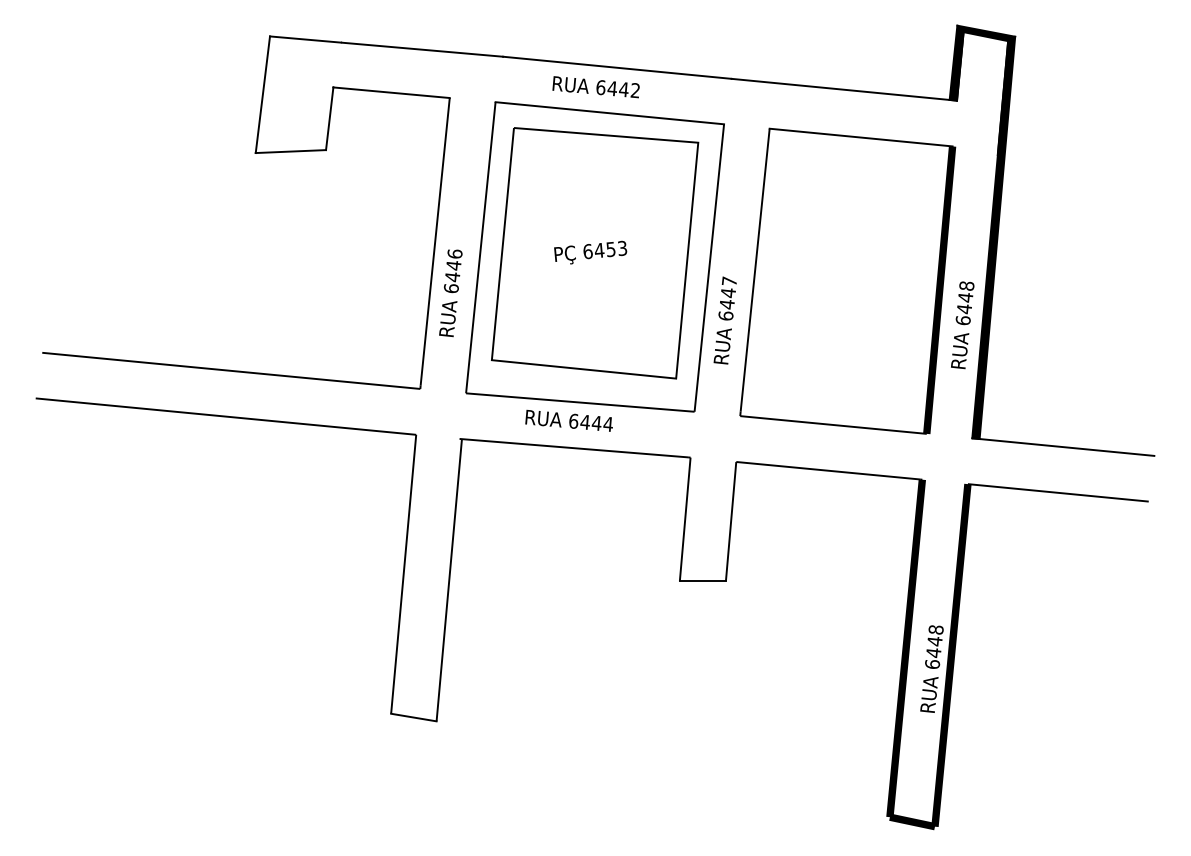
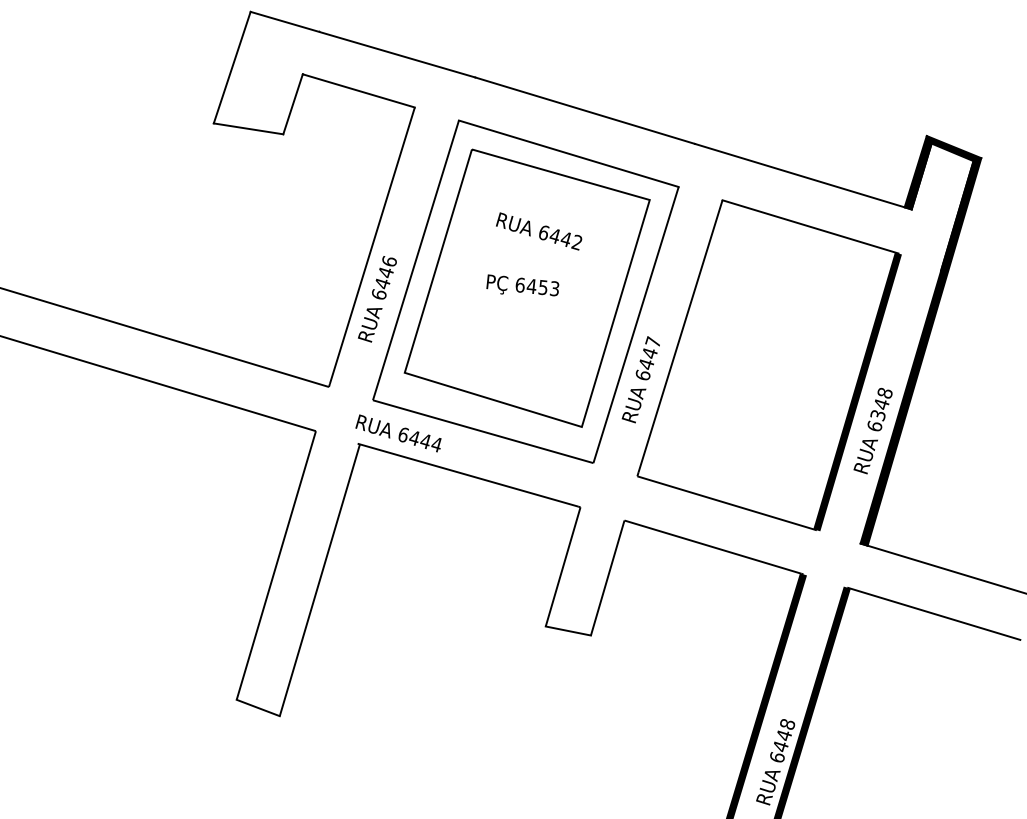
text: (595, 87) -> (538, 231), moved
text: (963, 309) -> (877, 415), 6448 -> 6348
text: (568, 420) -> (398, 433), moved

